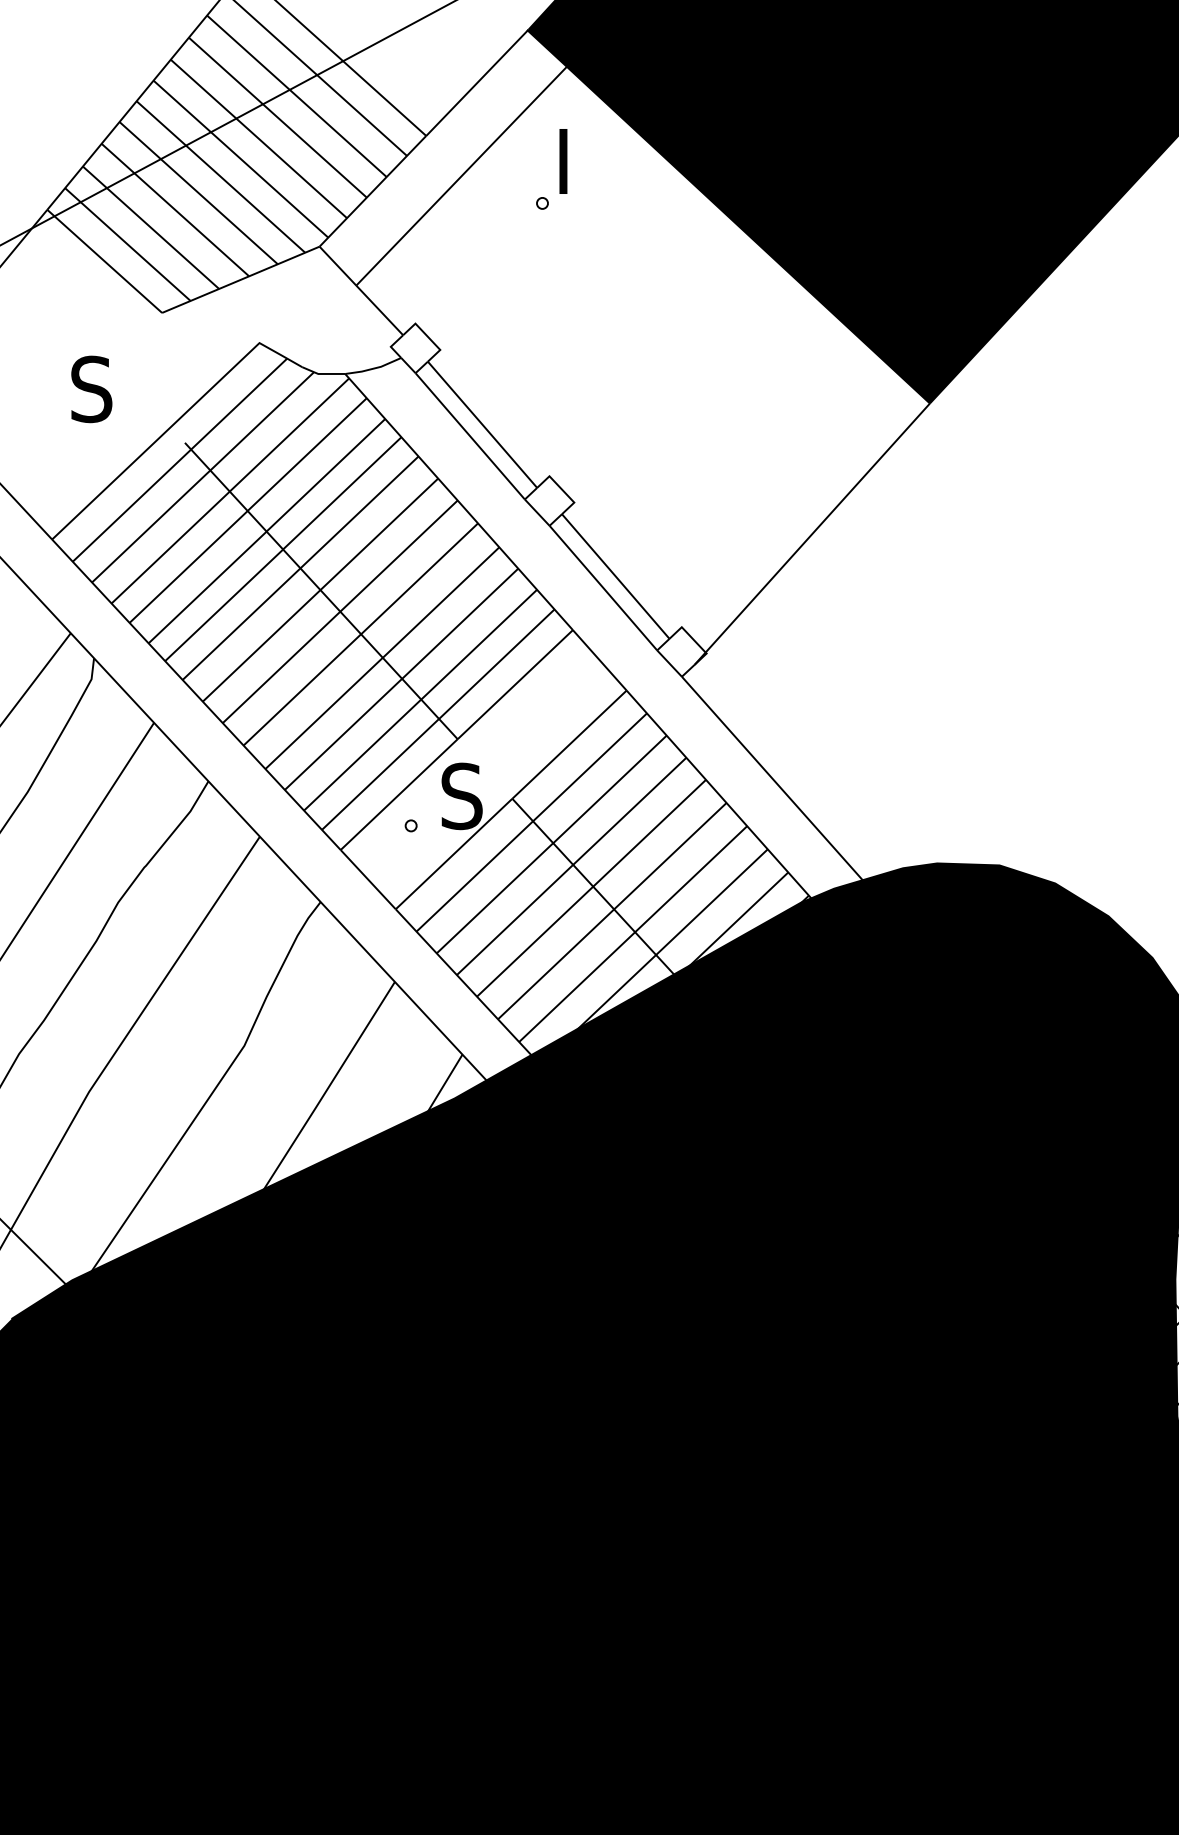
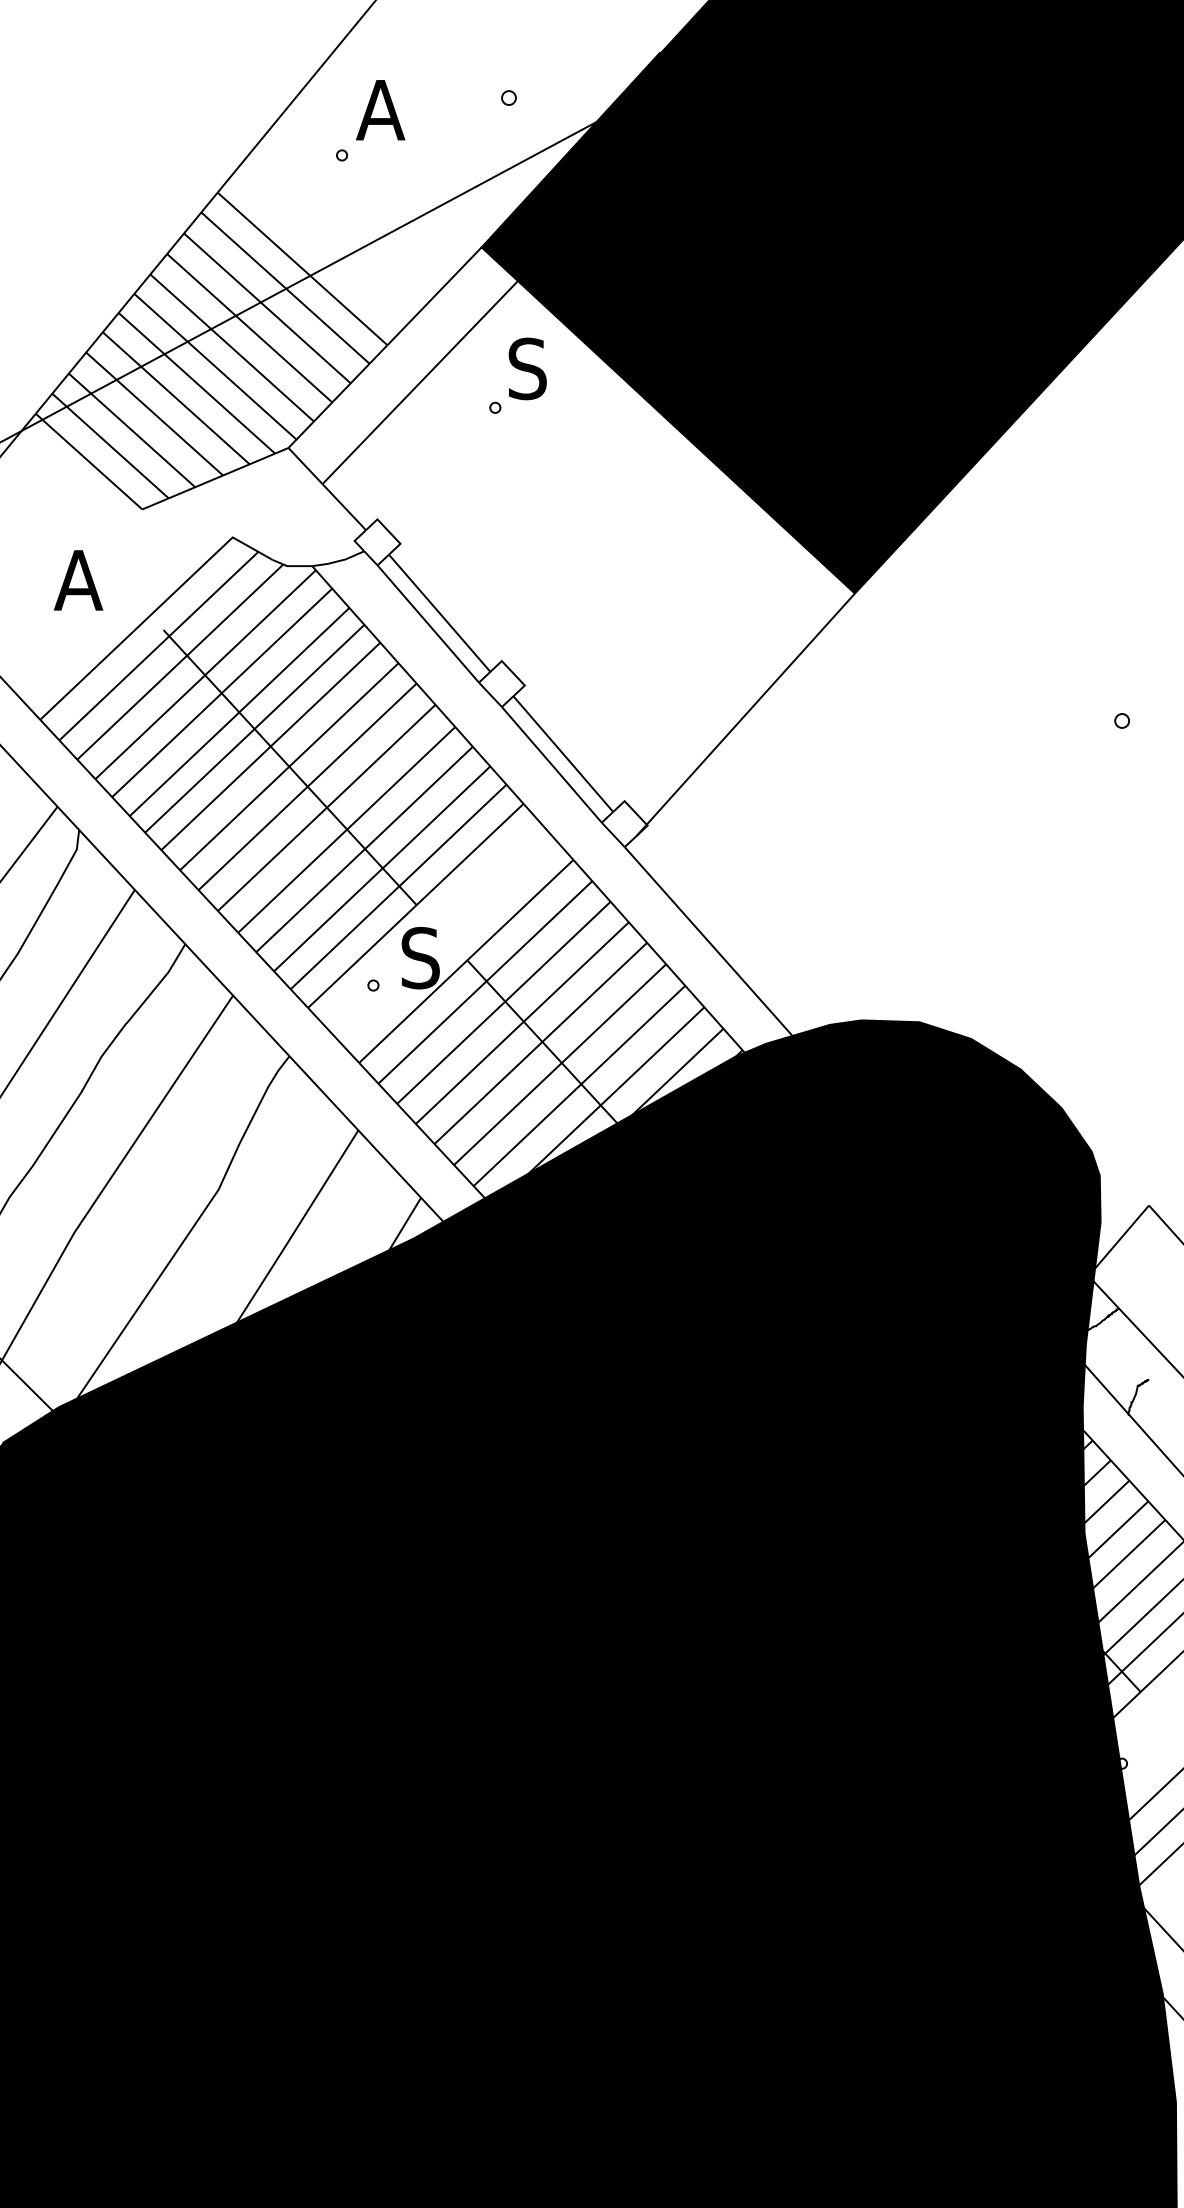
text: (577, 161) -> (527, 368), I -> S
text: (93, 389) -> (78, 580), S -> A

